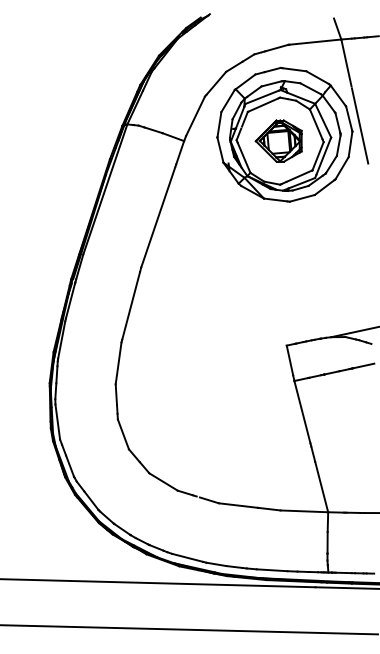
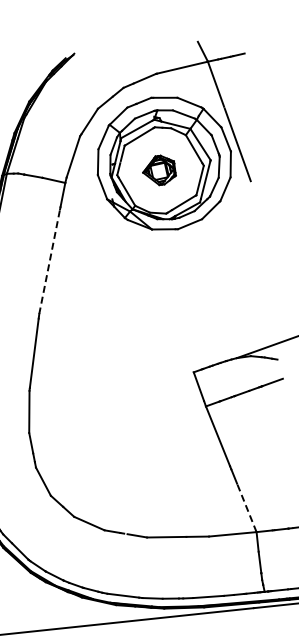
part: (278, 140) -> (158, 170), size x0.7
line: (158, 217) -> (49, 262), solid -> dashed
line: (321, 486) -> (246, 507), solid -> dashed

